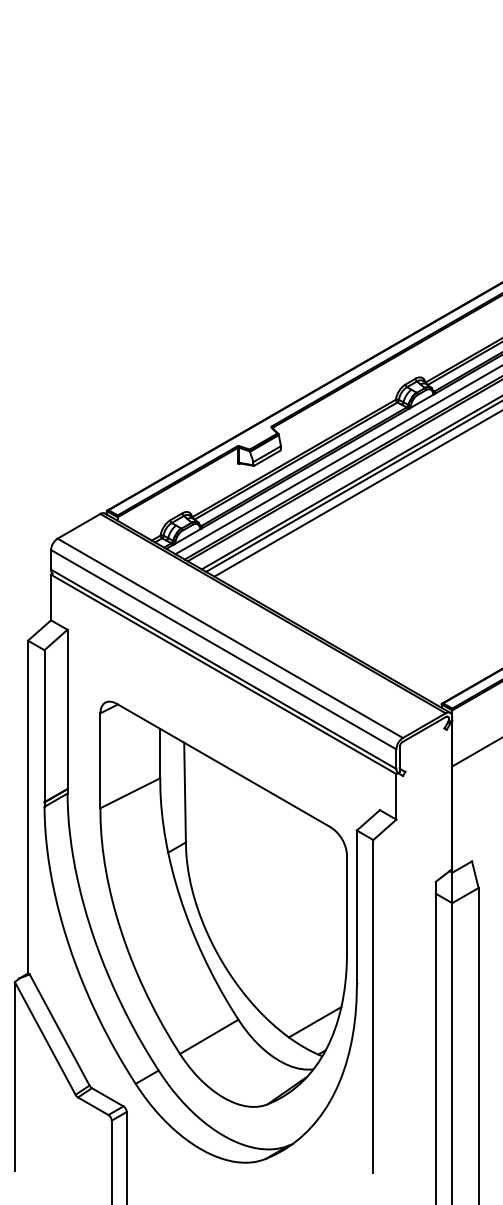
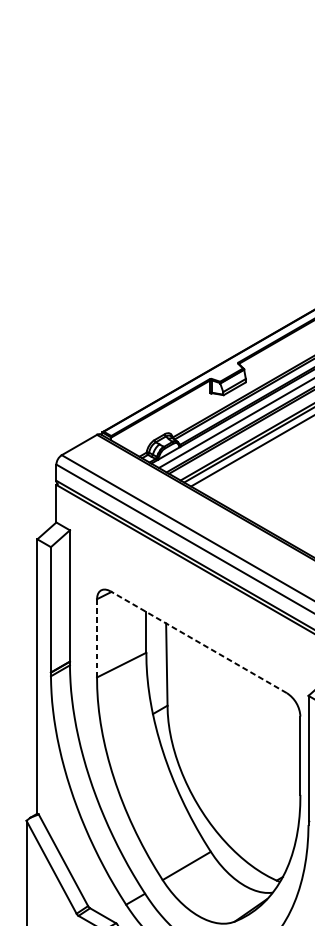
line: (100, 761) -> (97, 638), solid -> dashed
line: (223, 765) -> (198, 642), solid -> dashed
line: (314, 1022) -> (273, 854), removed

